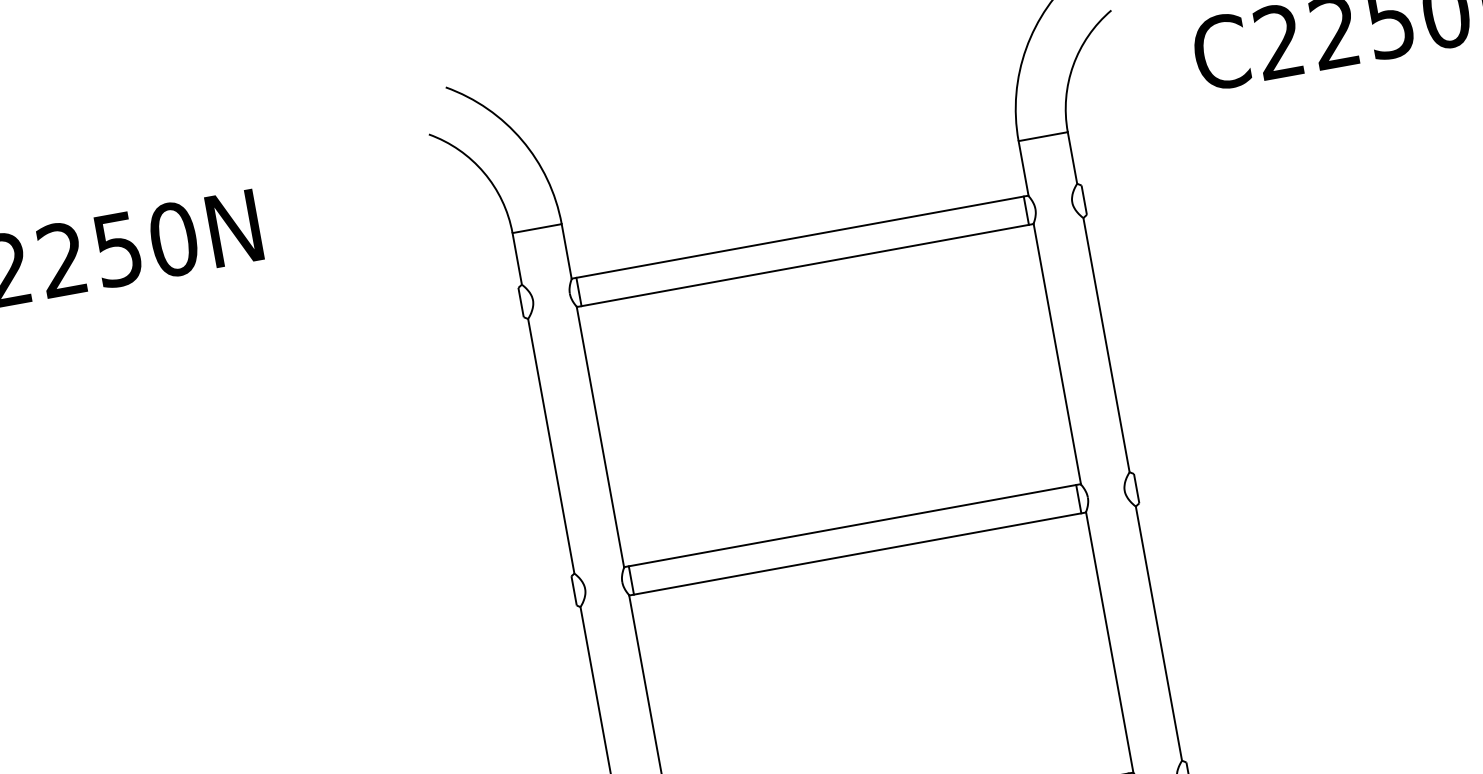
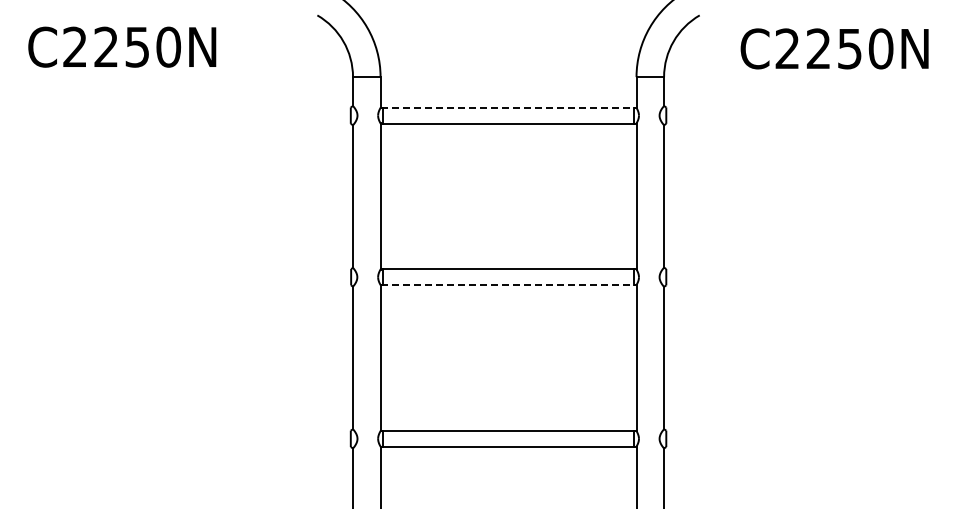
line: (799, 236) -> (508, 107), solid -> dashed
line: (857, 554) -> (508, 285), solid -> dashed

